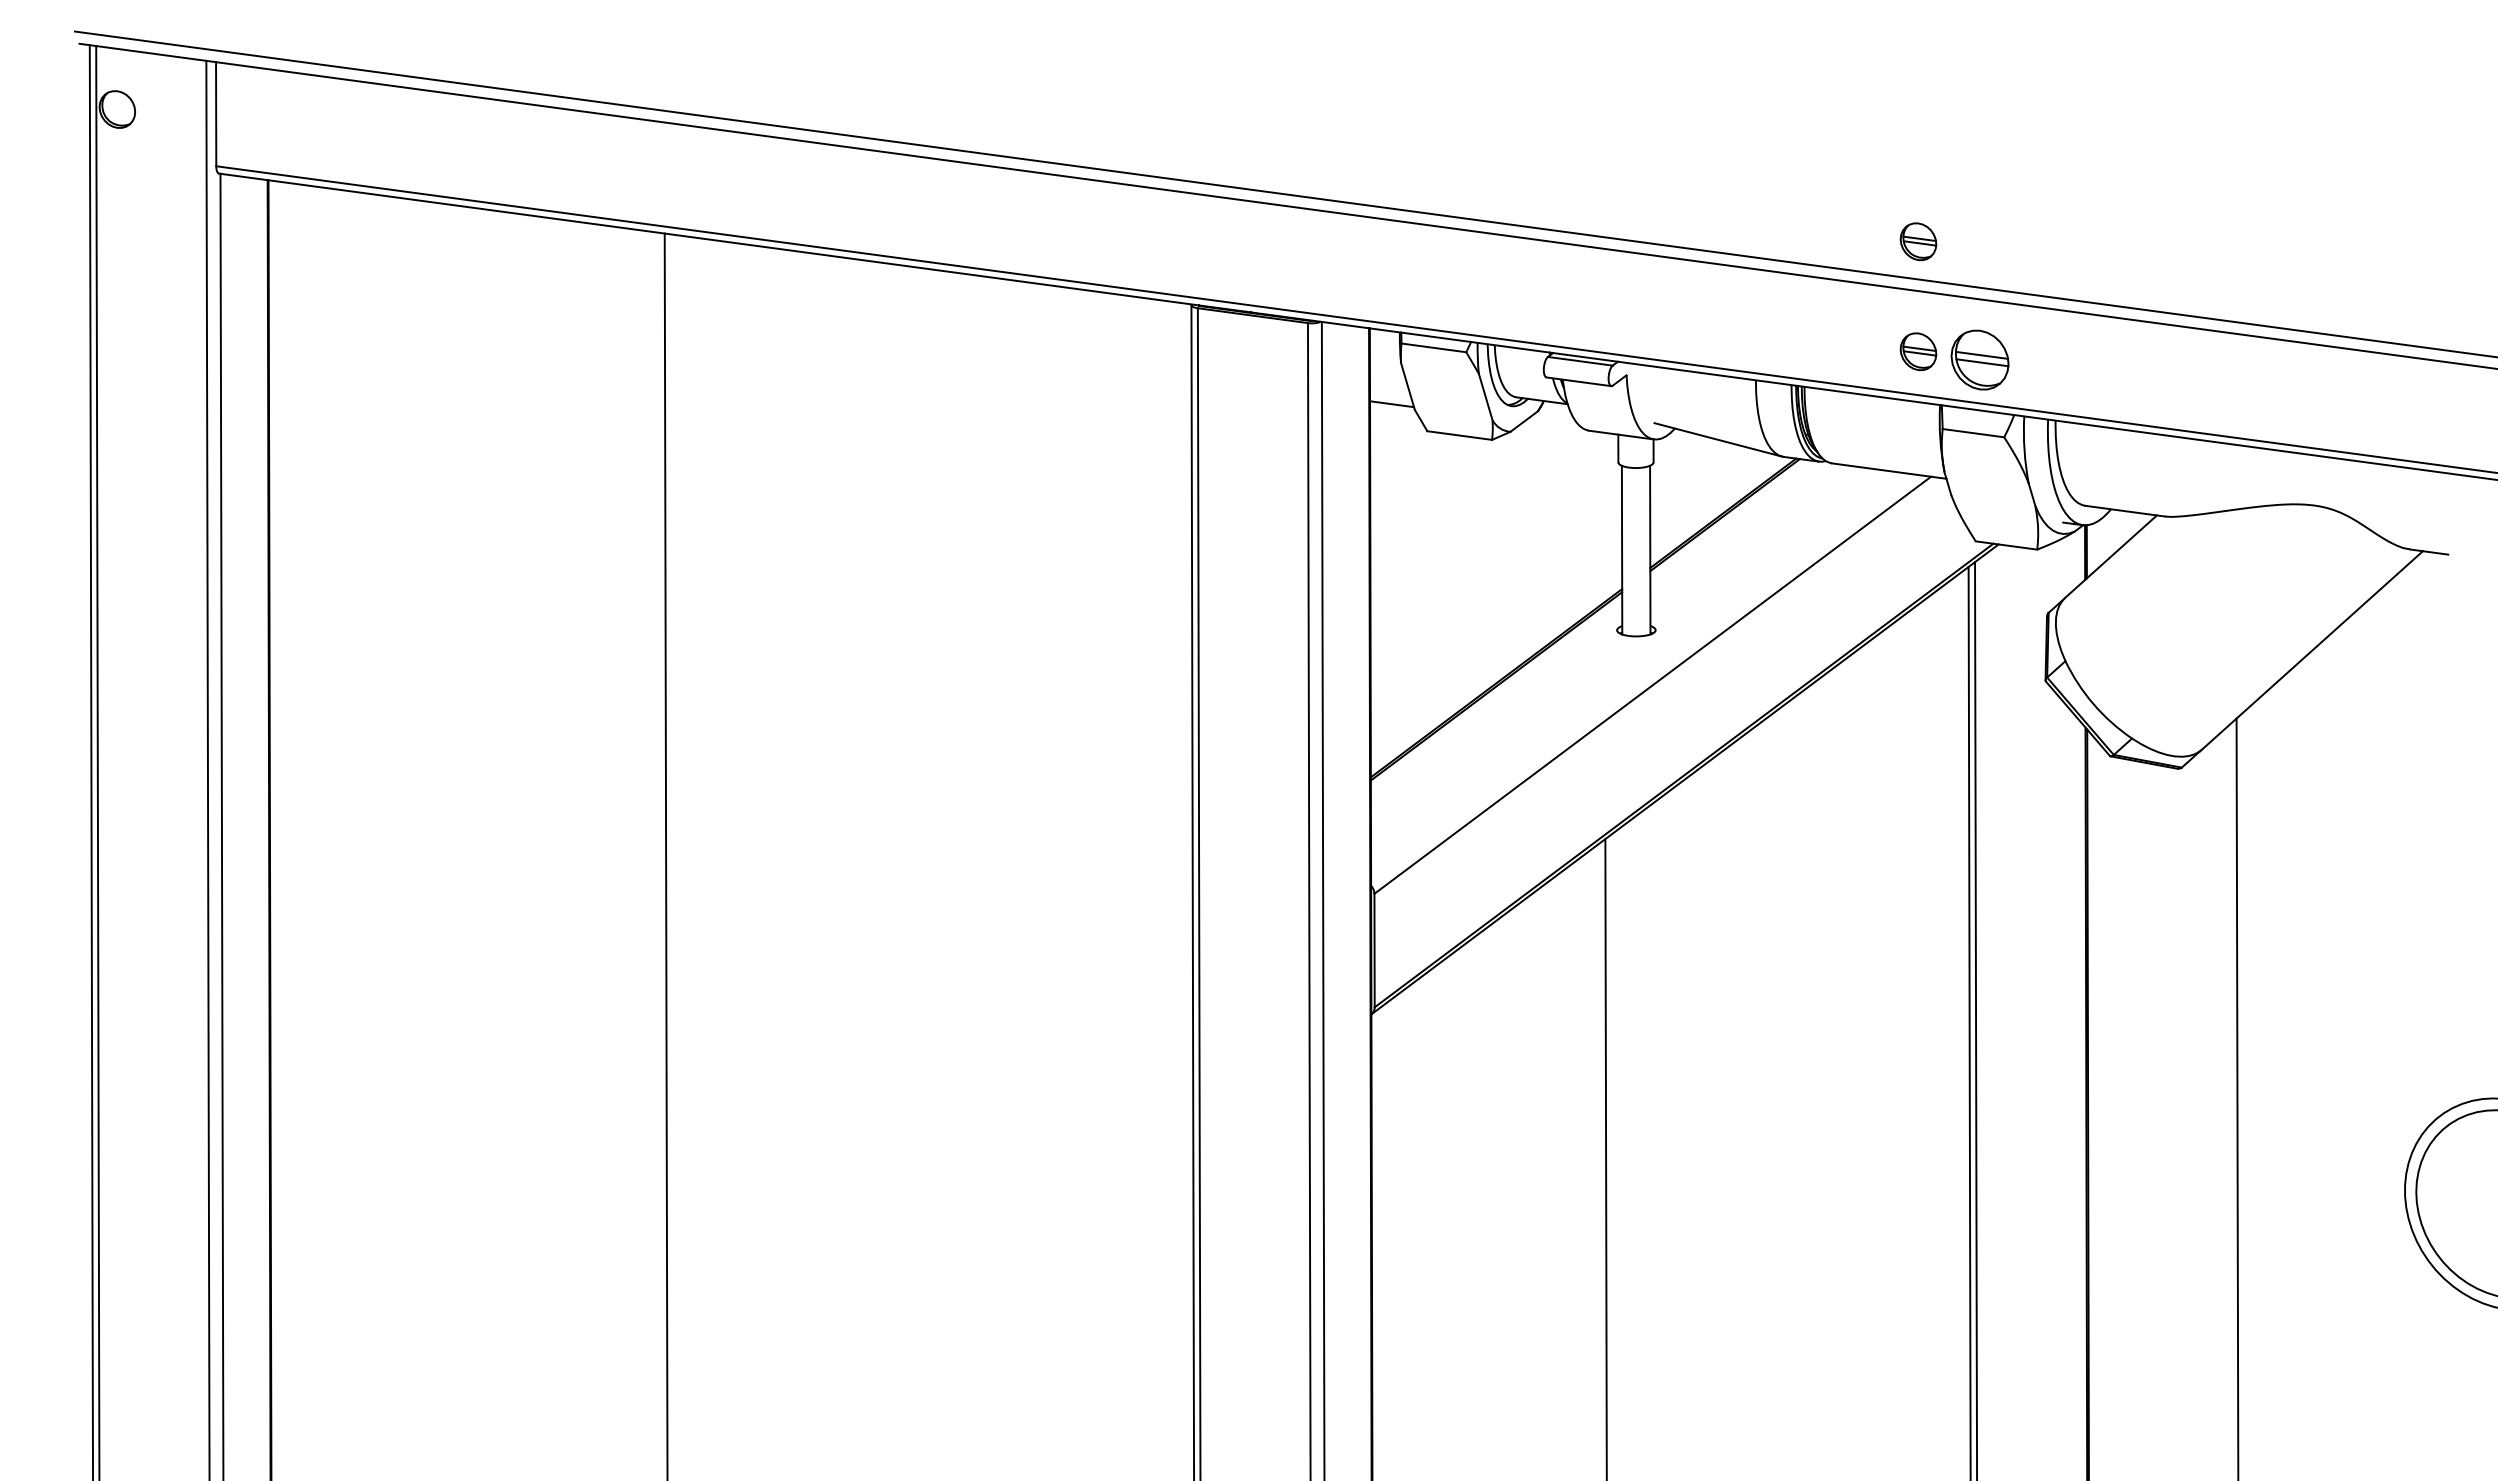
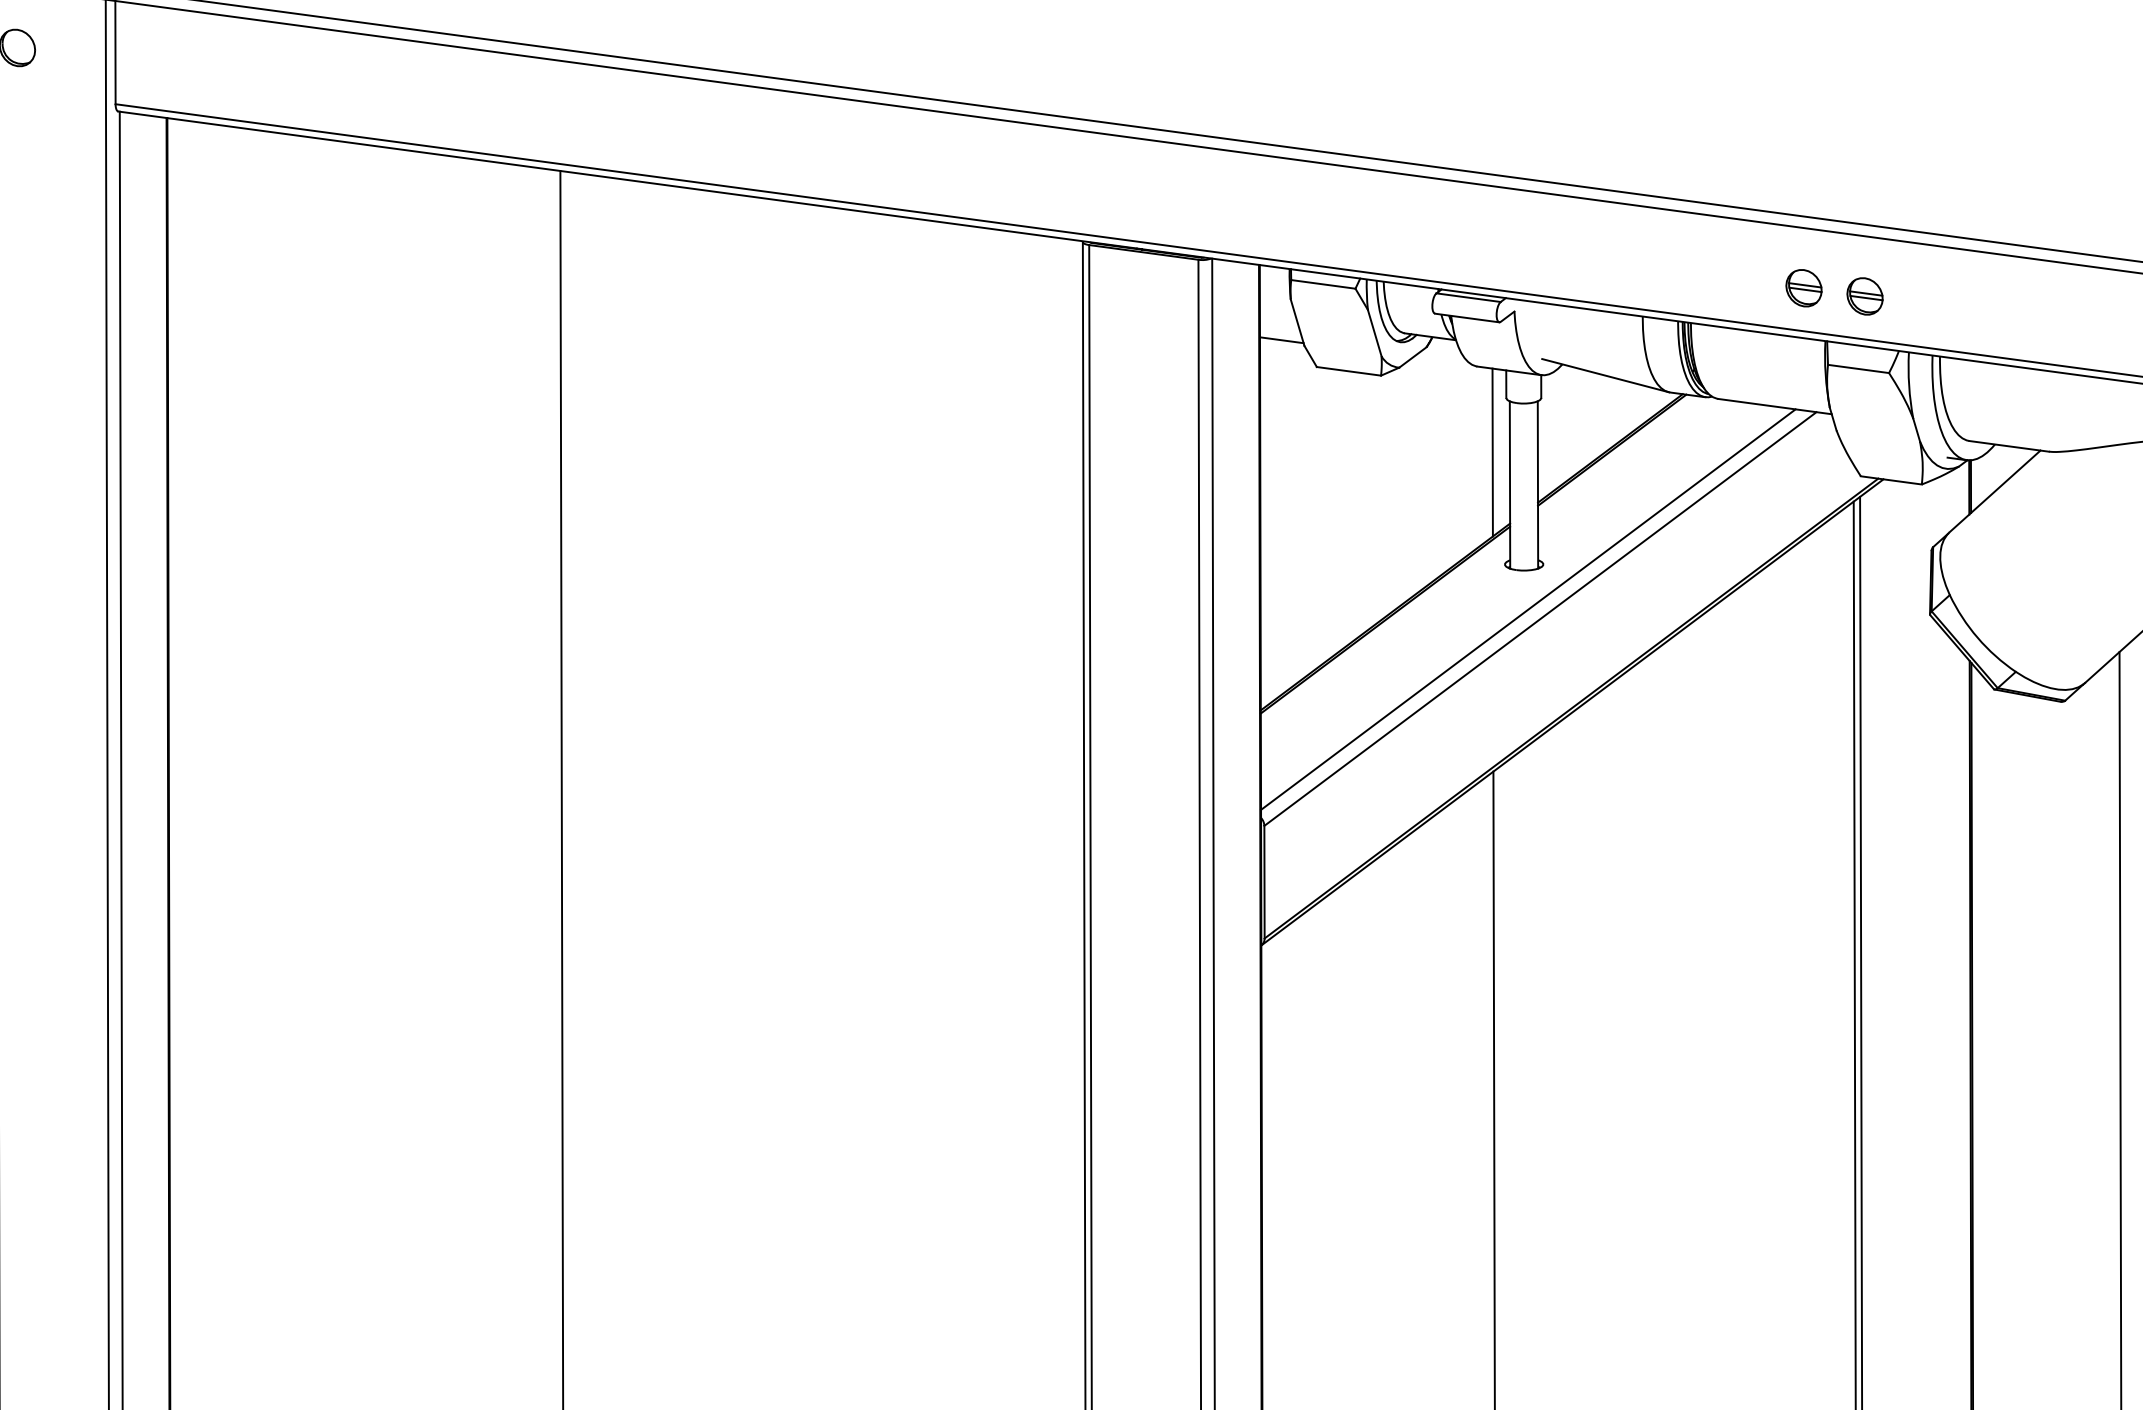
part: (1918, 241) -> (1804, 178), removed
part: (1979, 359) -> (1864, 295), size x0.62
line: (1604, 517) -> (1492, 452), added
line: (1640, 675) -> (1528, 609), added

